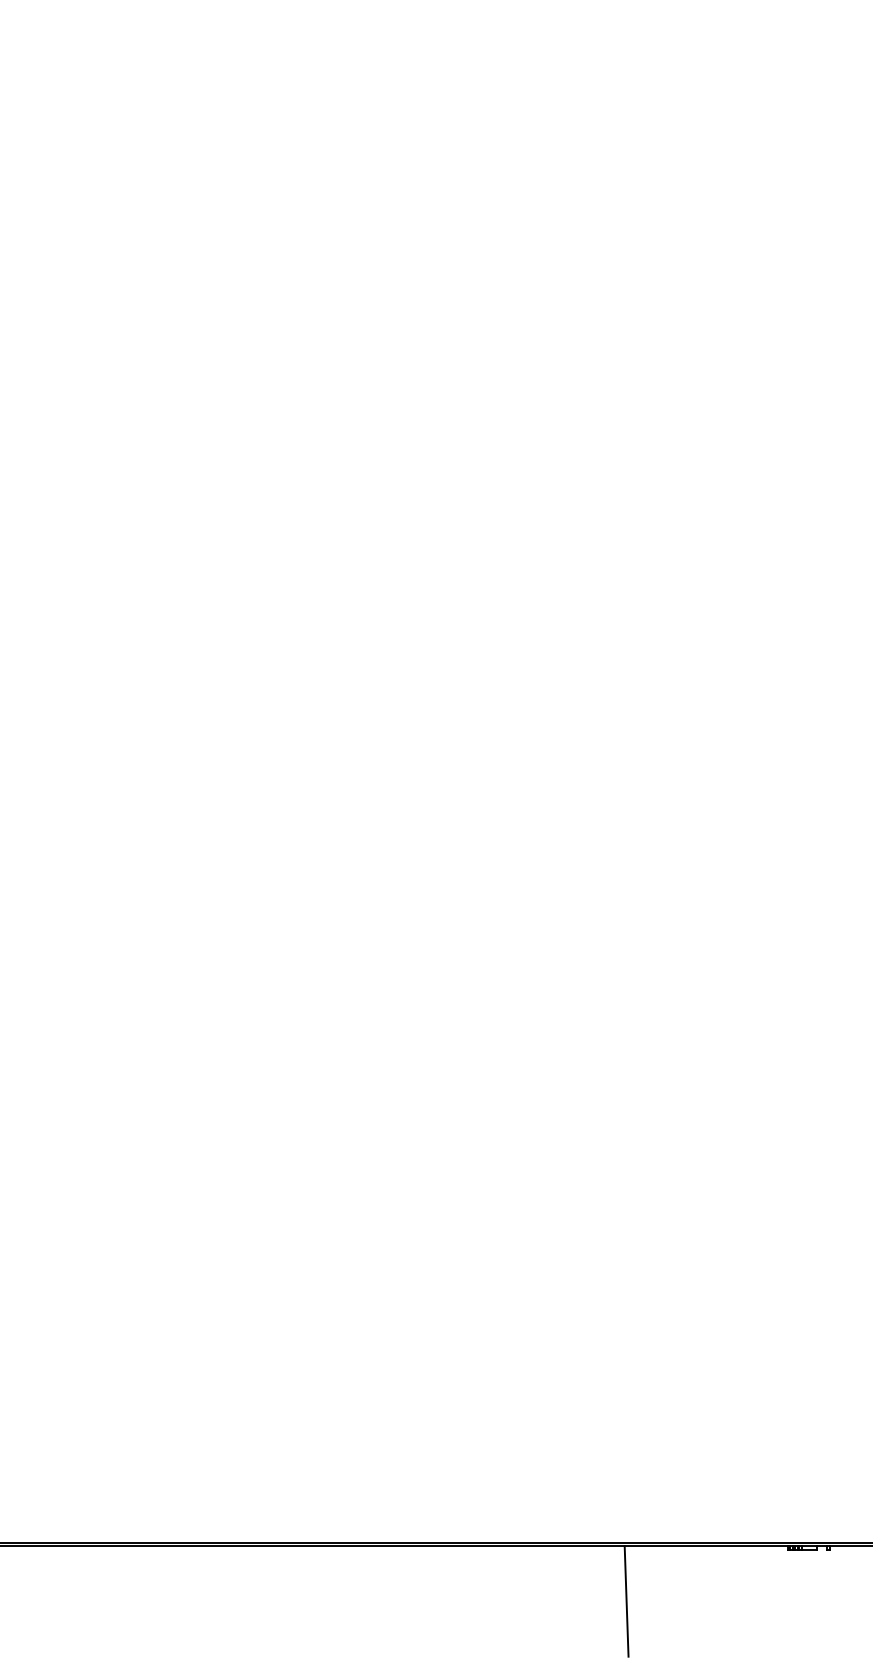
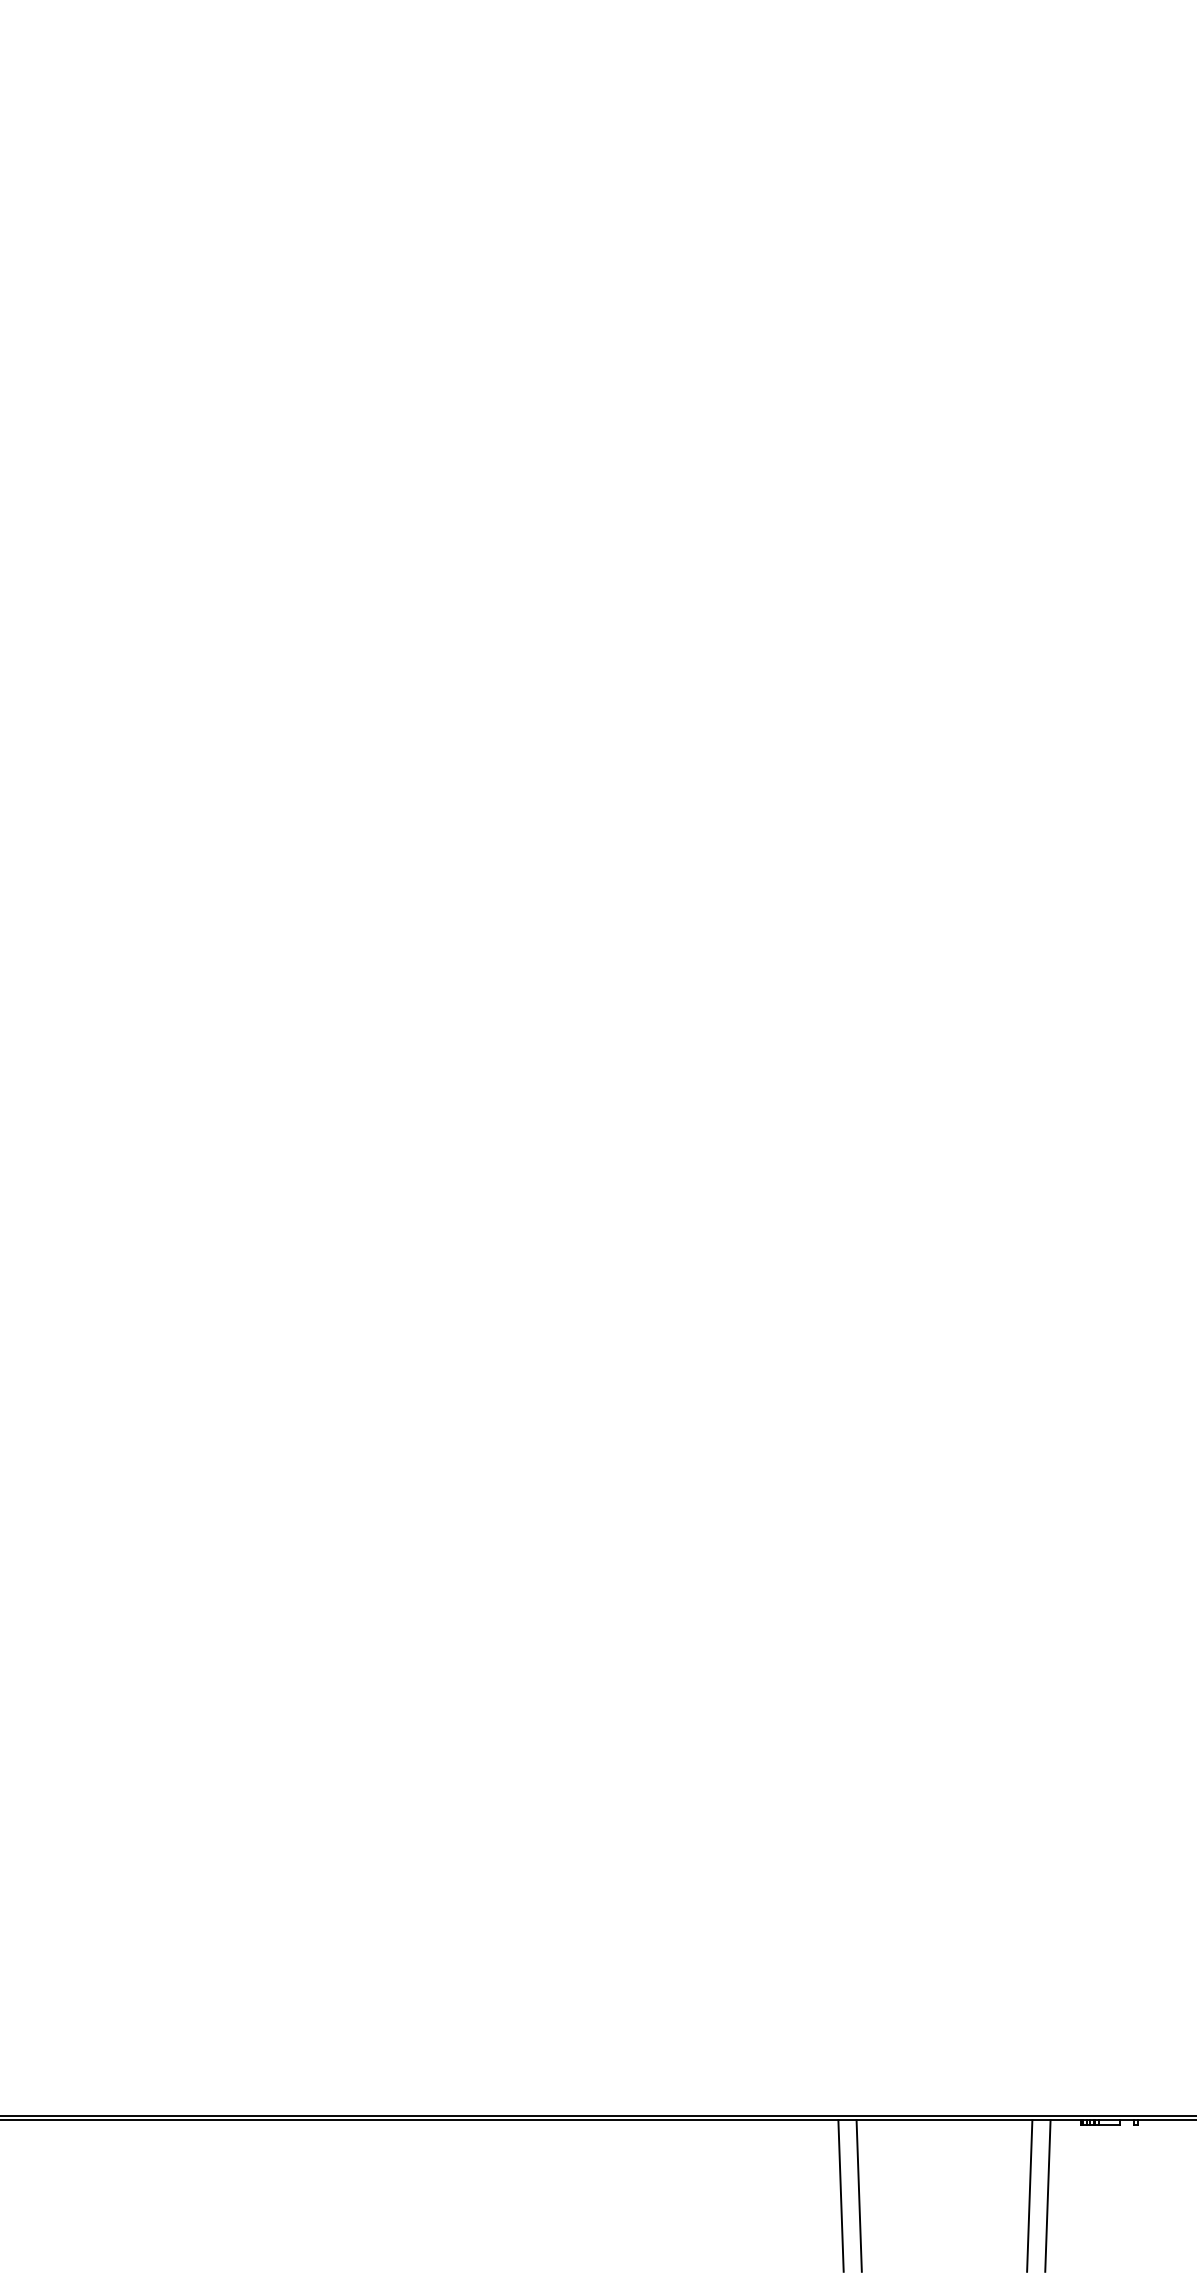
line: (612, 1601) -> (840, 2195), added
line: (750, 1601) -> (1029, 2195), added
line: (763, 1601) -> (1047, 2195), added

